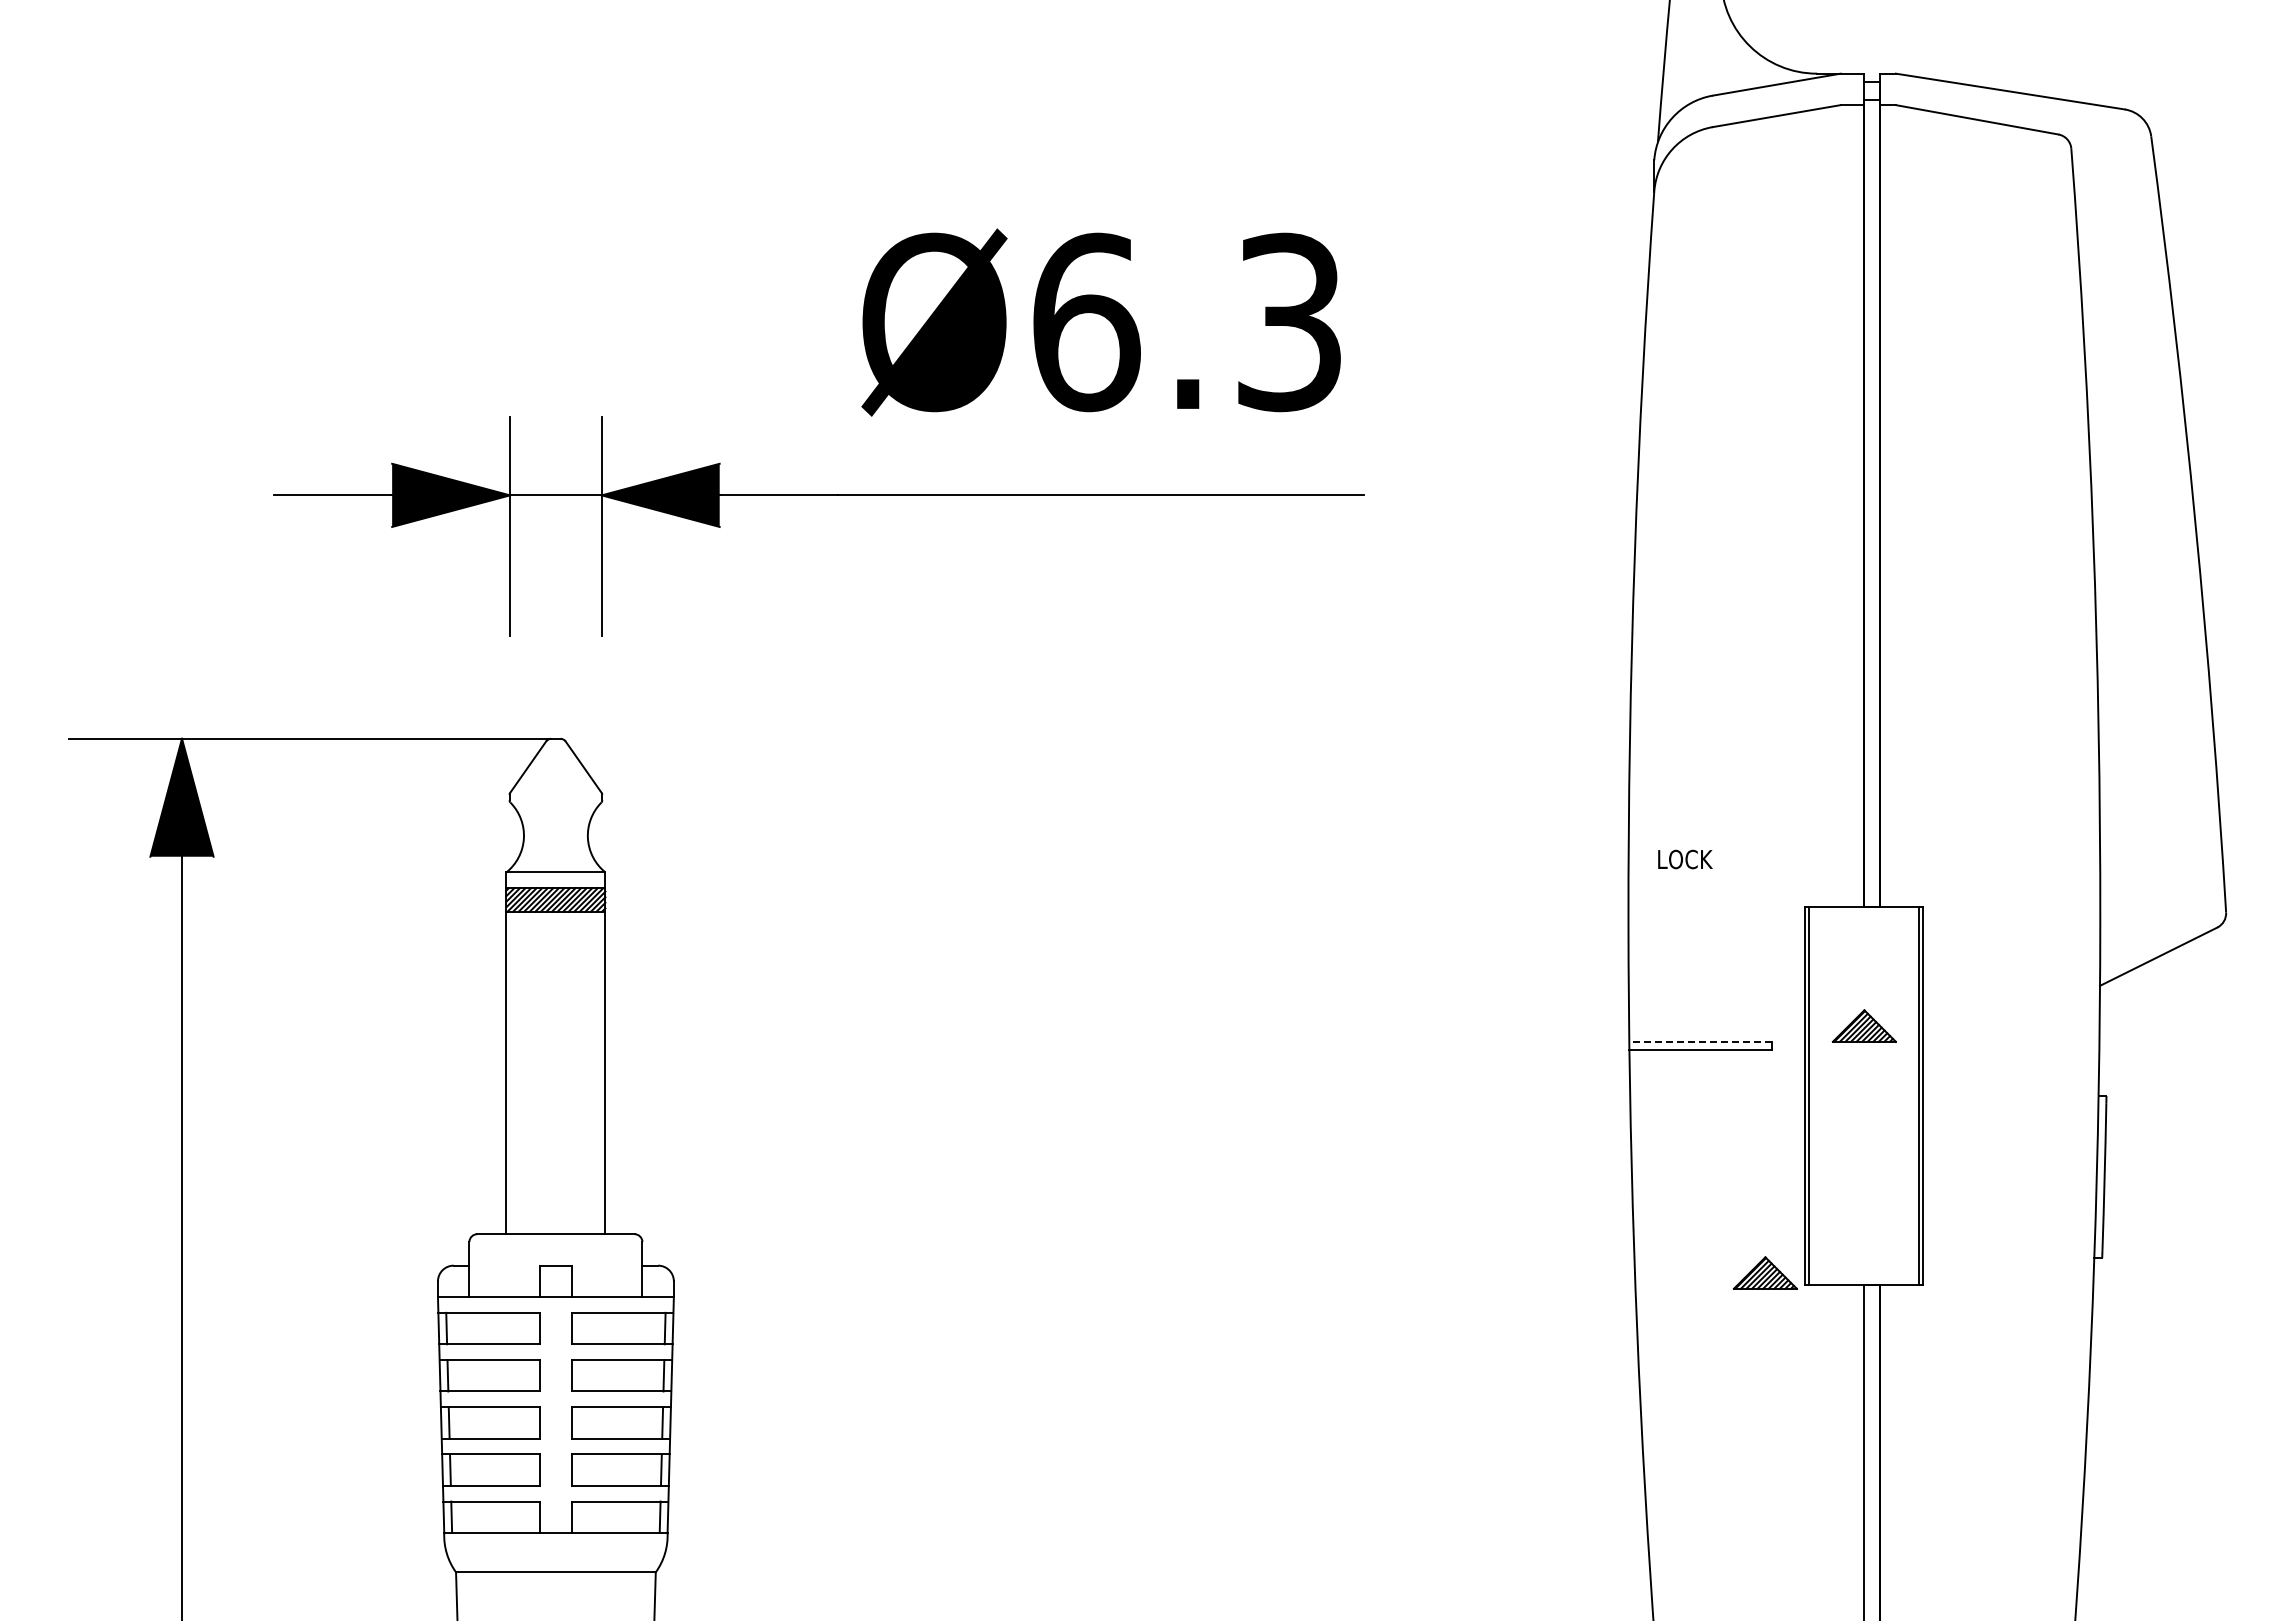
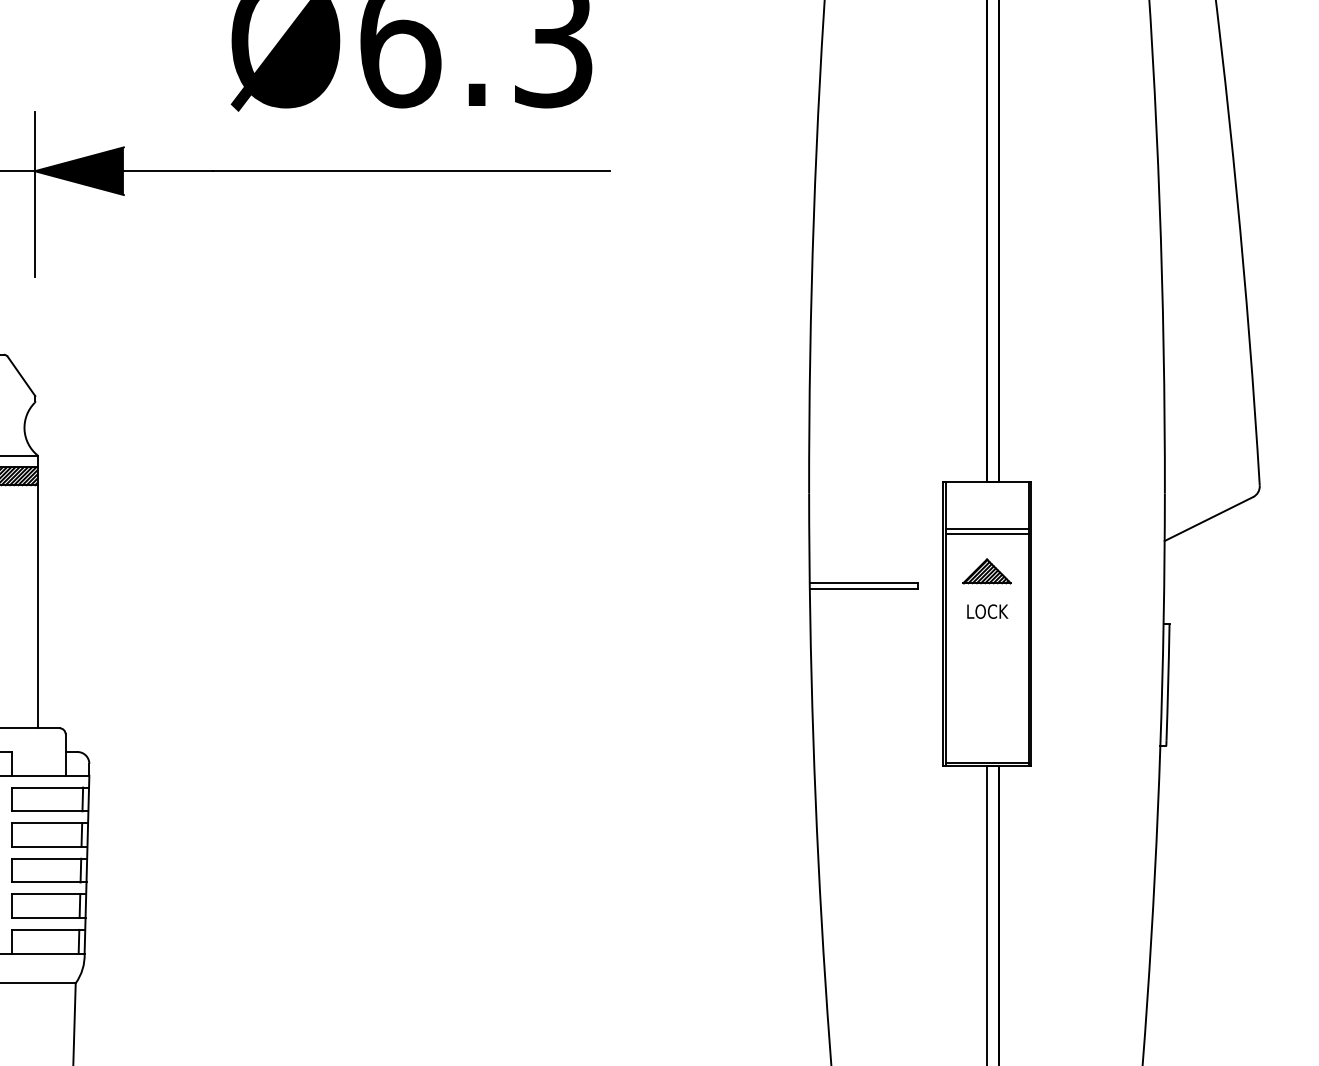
text: (1685, 859) -> (987, 611), moved
line: (1864, 970) -> (987, 529), added
line: (1864, 977) -> (987, 534), added
line: (1700, 1041) -> (863, 582), dashed -> solid
part: (1764, 1272) -> (911, 757), removed
line: (1864, 1279) -> (987, 762), added

